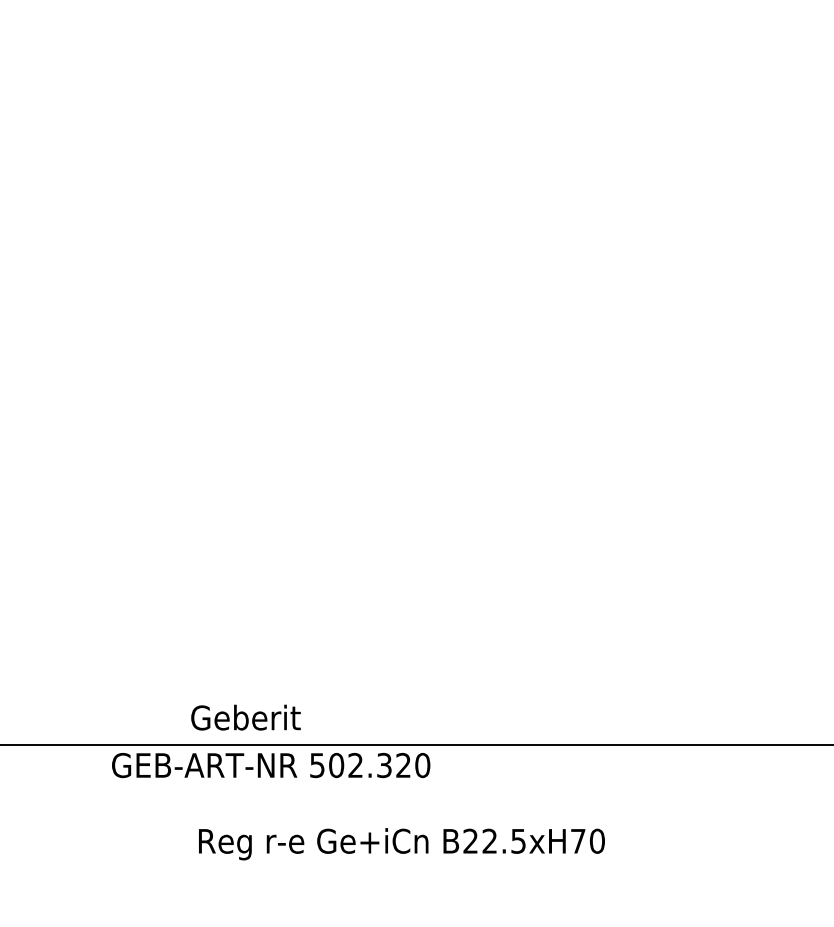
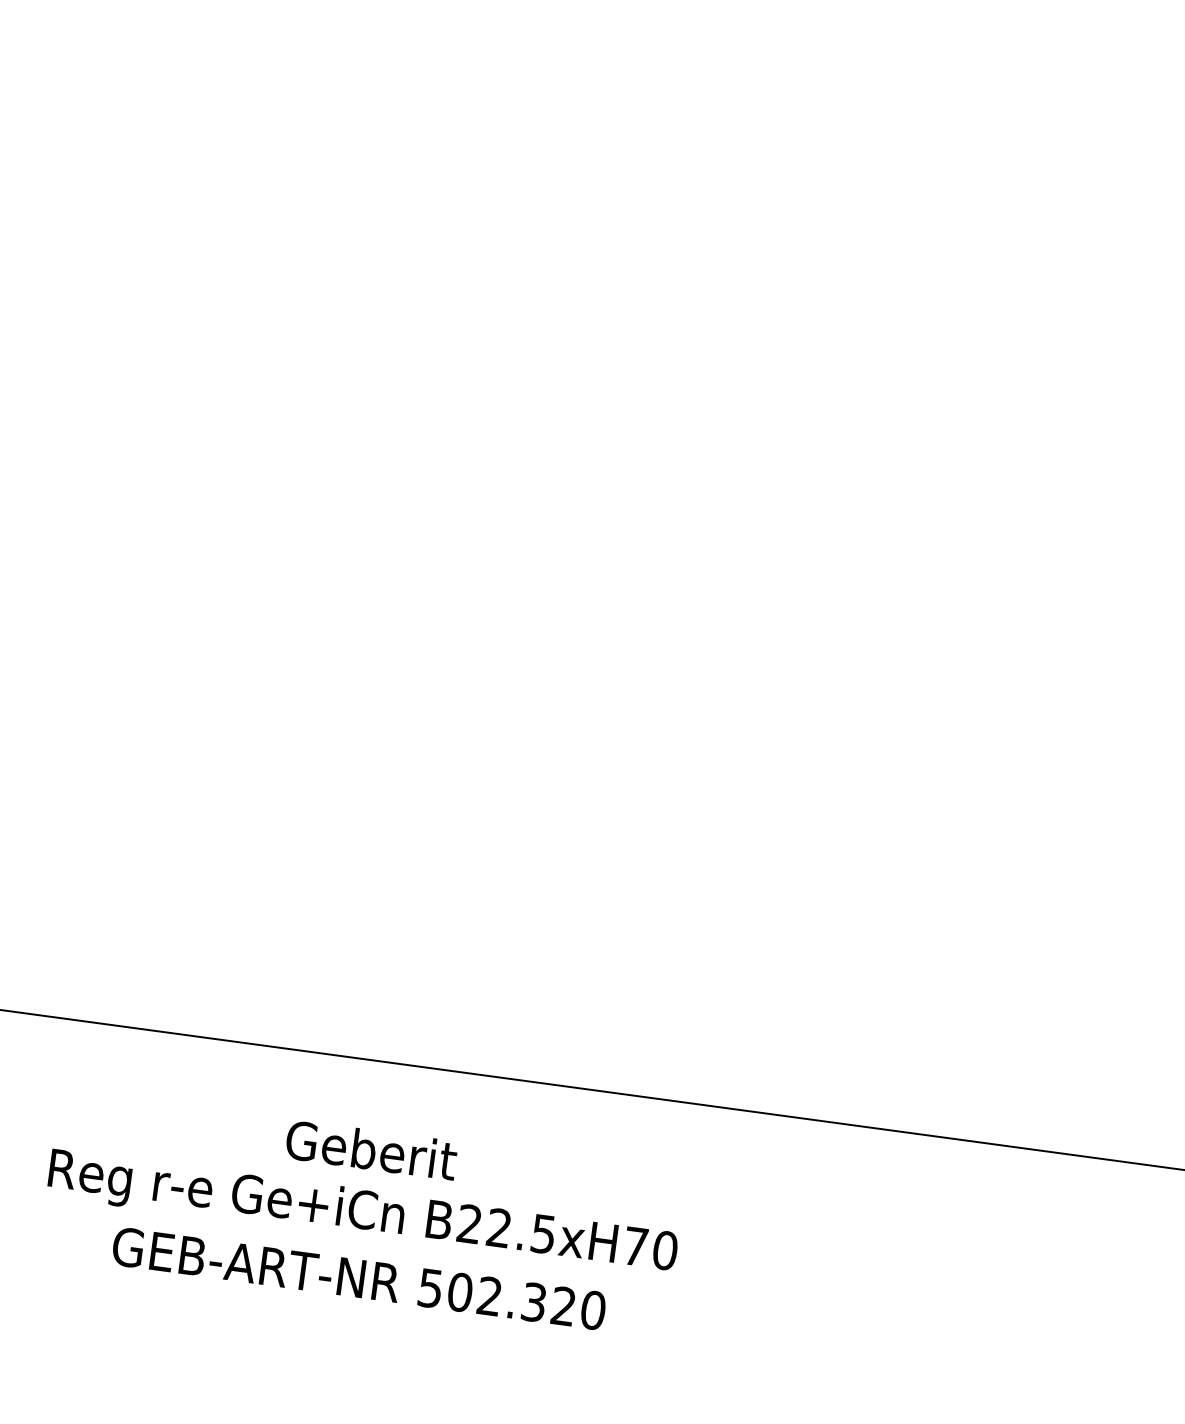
text: (245, 717) -> (370, 1149), moved
text: (271, 765) -> (359, 1278), moved
text: (401, 844) -> (362, 1214), moved

